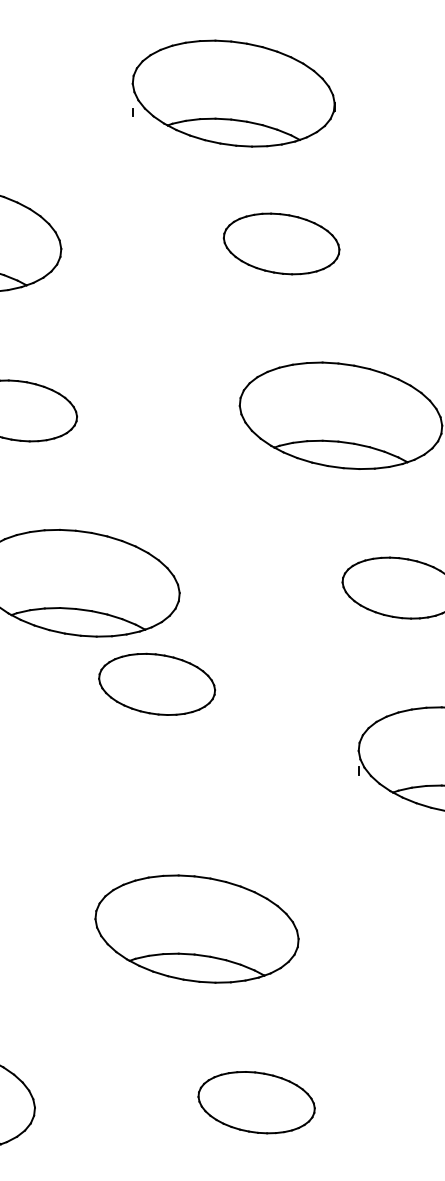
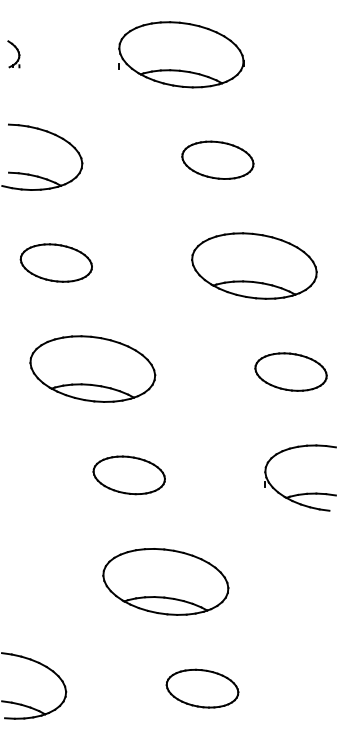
part: (233, 93) -> (181, 54), moved
part: (155, 684) -> (128, 475), moved

